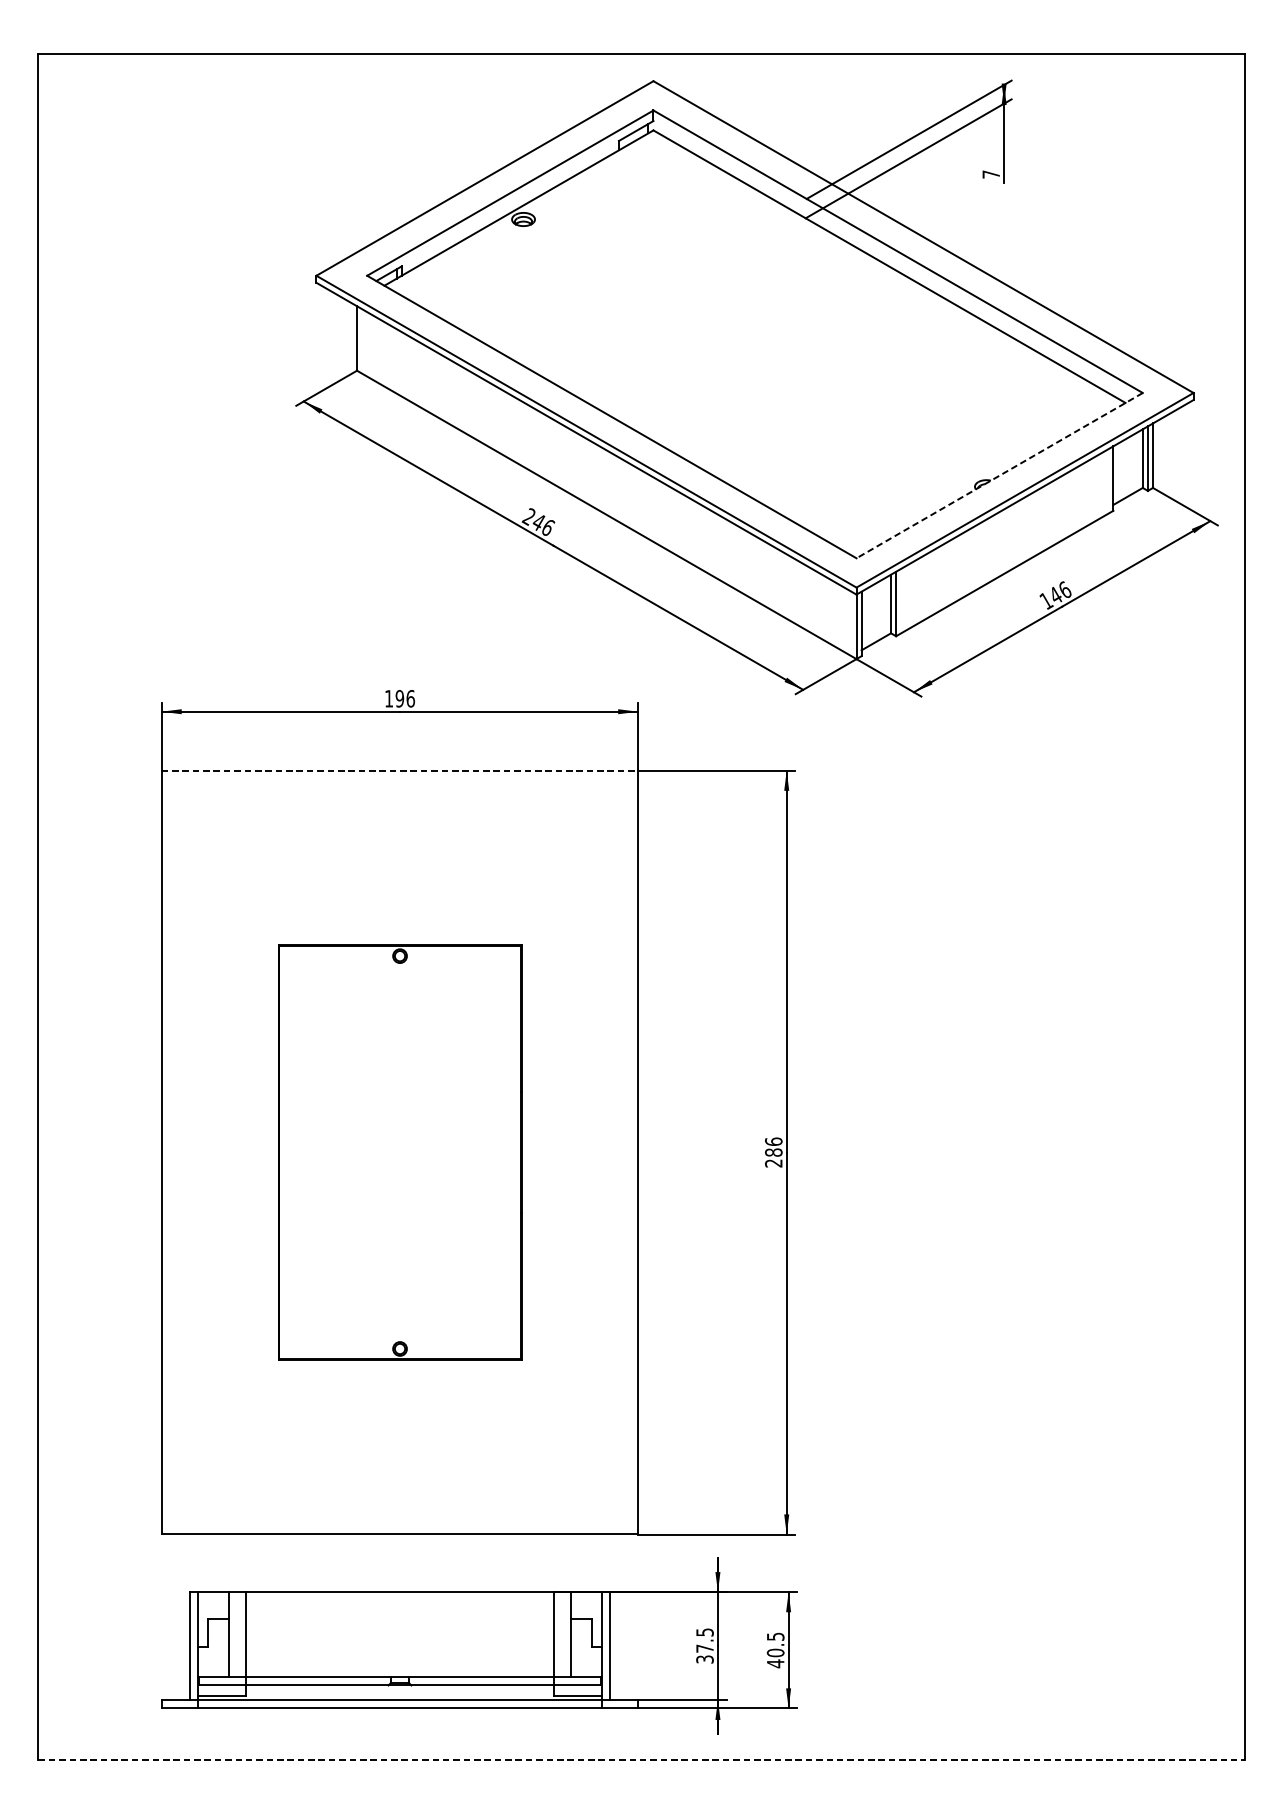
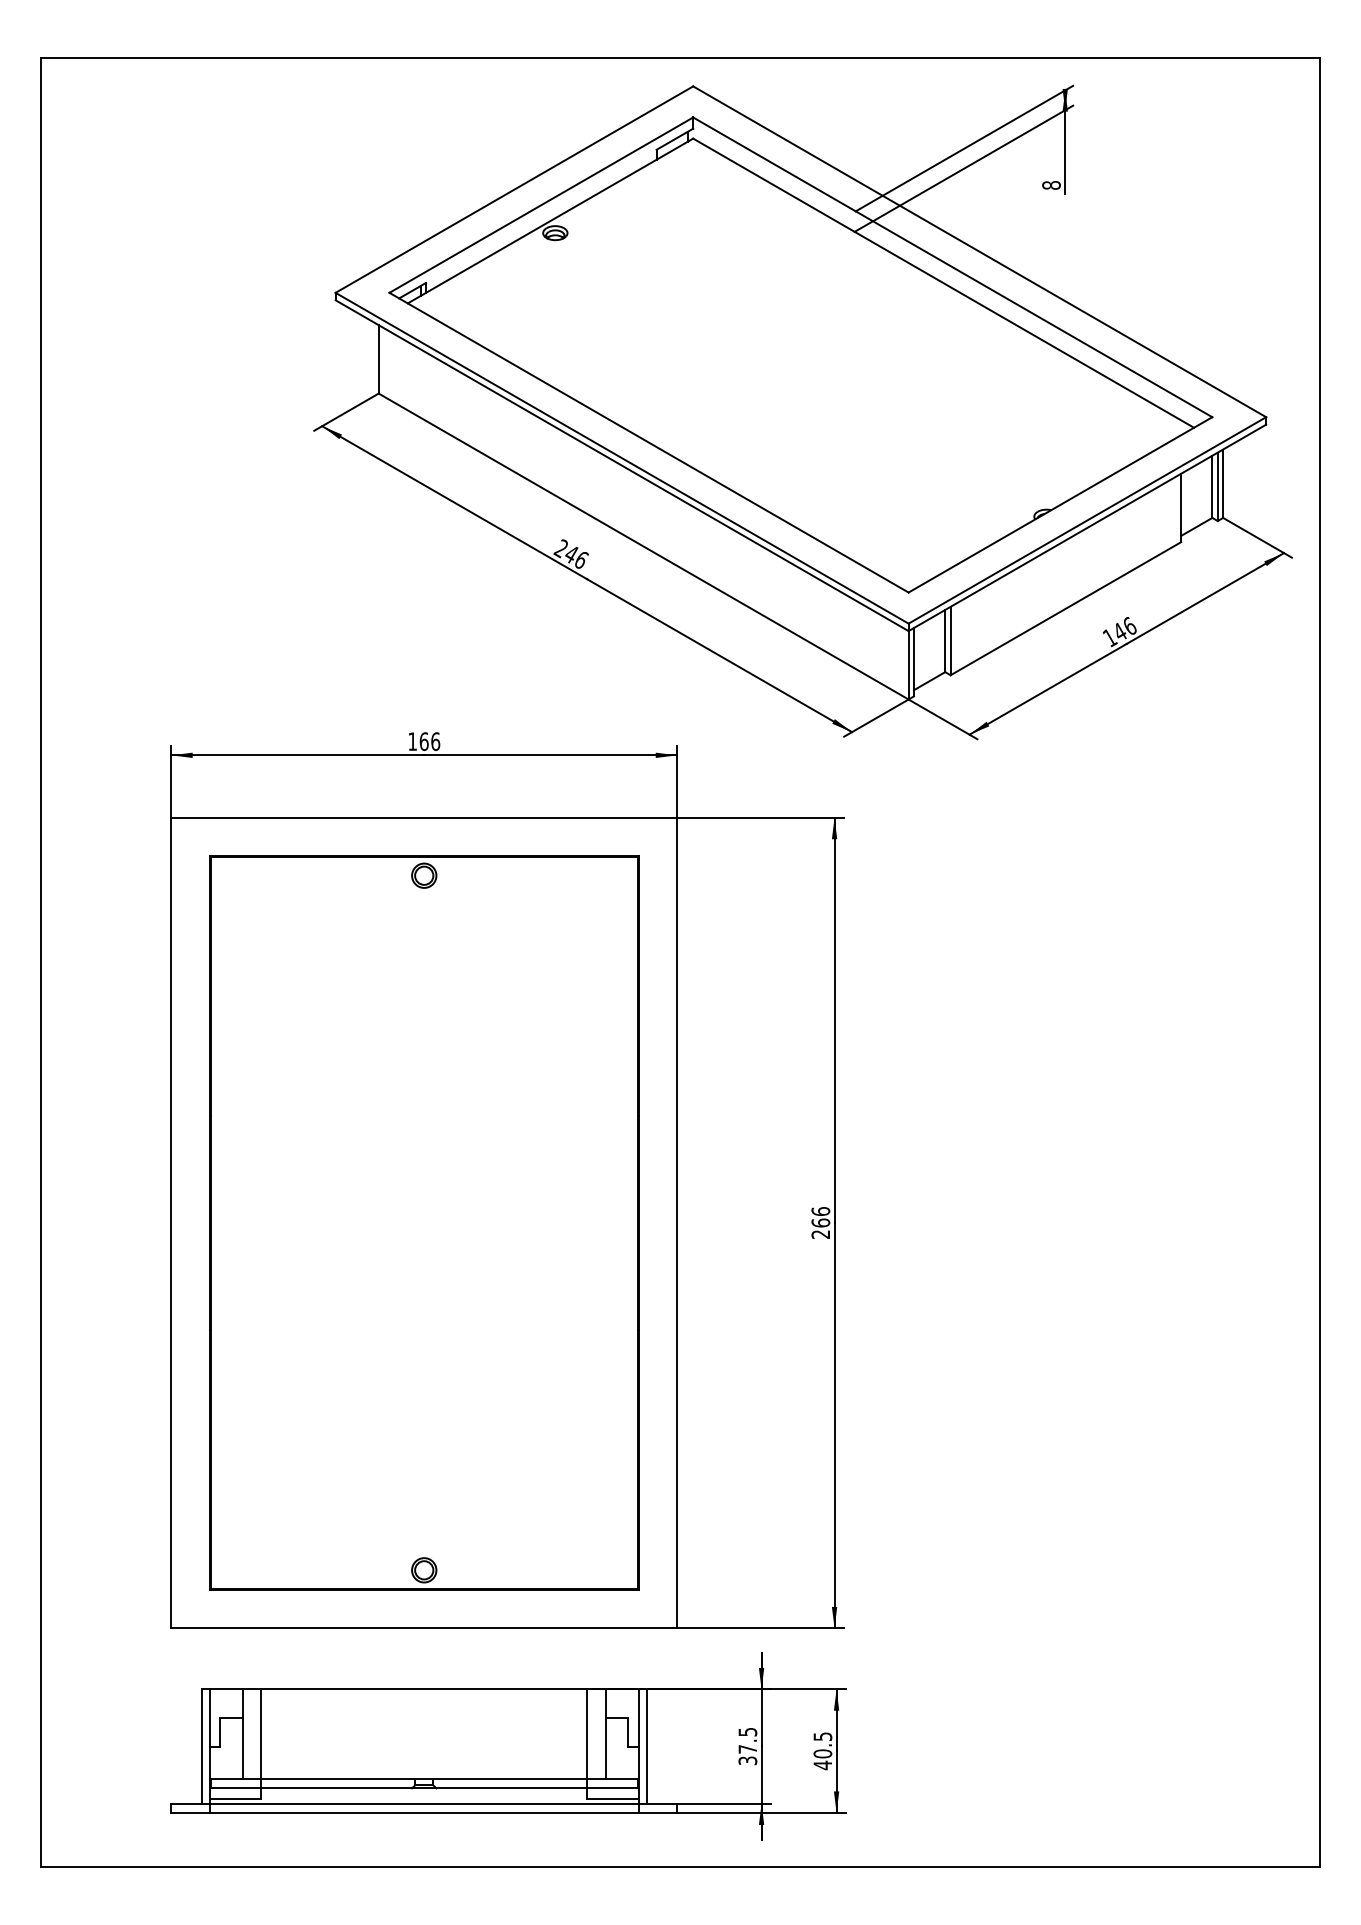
text: (991, 174) -> (1051, 185), 7 -> 8
line: (999, 476) -> (1060, 505), dashed -> solid
text: (399, 698) -> (423, 741), 196 -> 166
line: (400, 770) -> (424, 817), dashed -> solid
part: (400, 1152) -> (424, 1222), size x1.67
text: (773, 1152) -> (820, 1222), 286 -> 266
line: (641, 1760) -> (680, 1867), dashed -> solid

